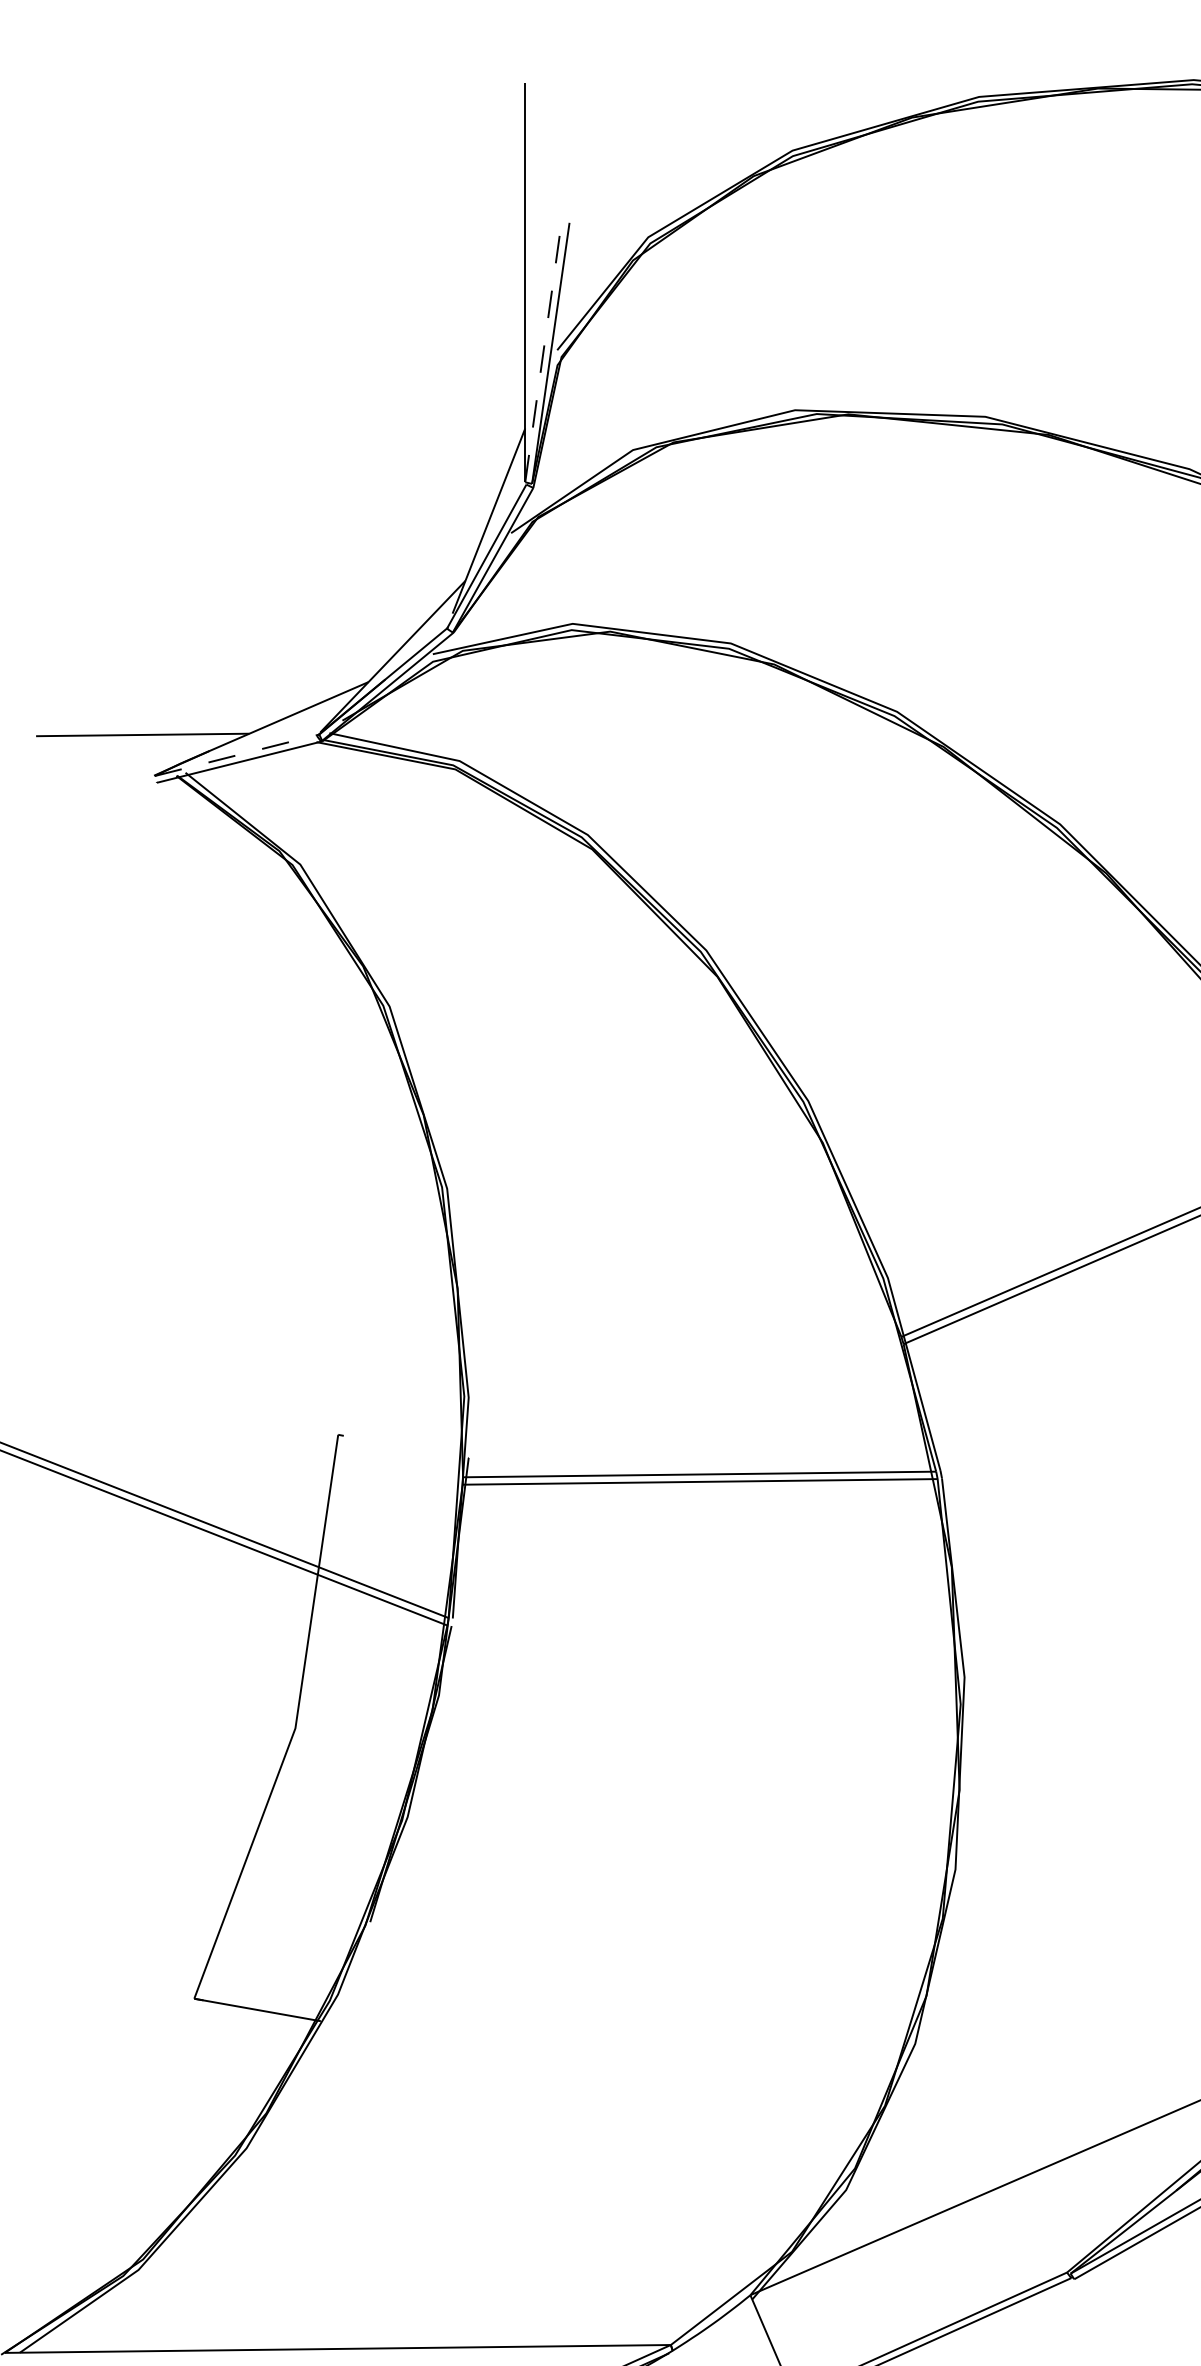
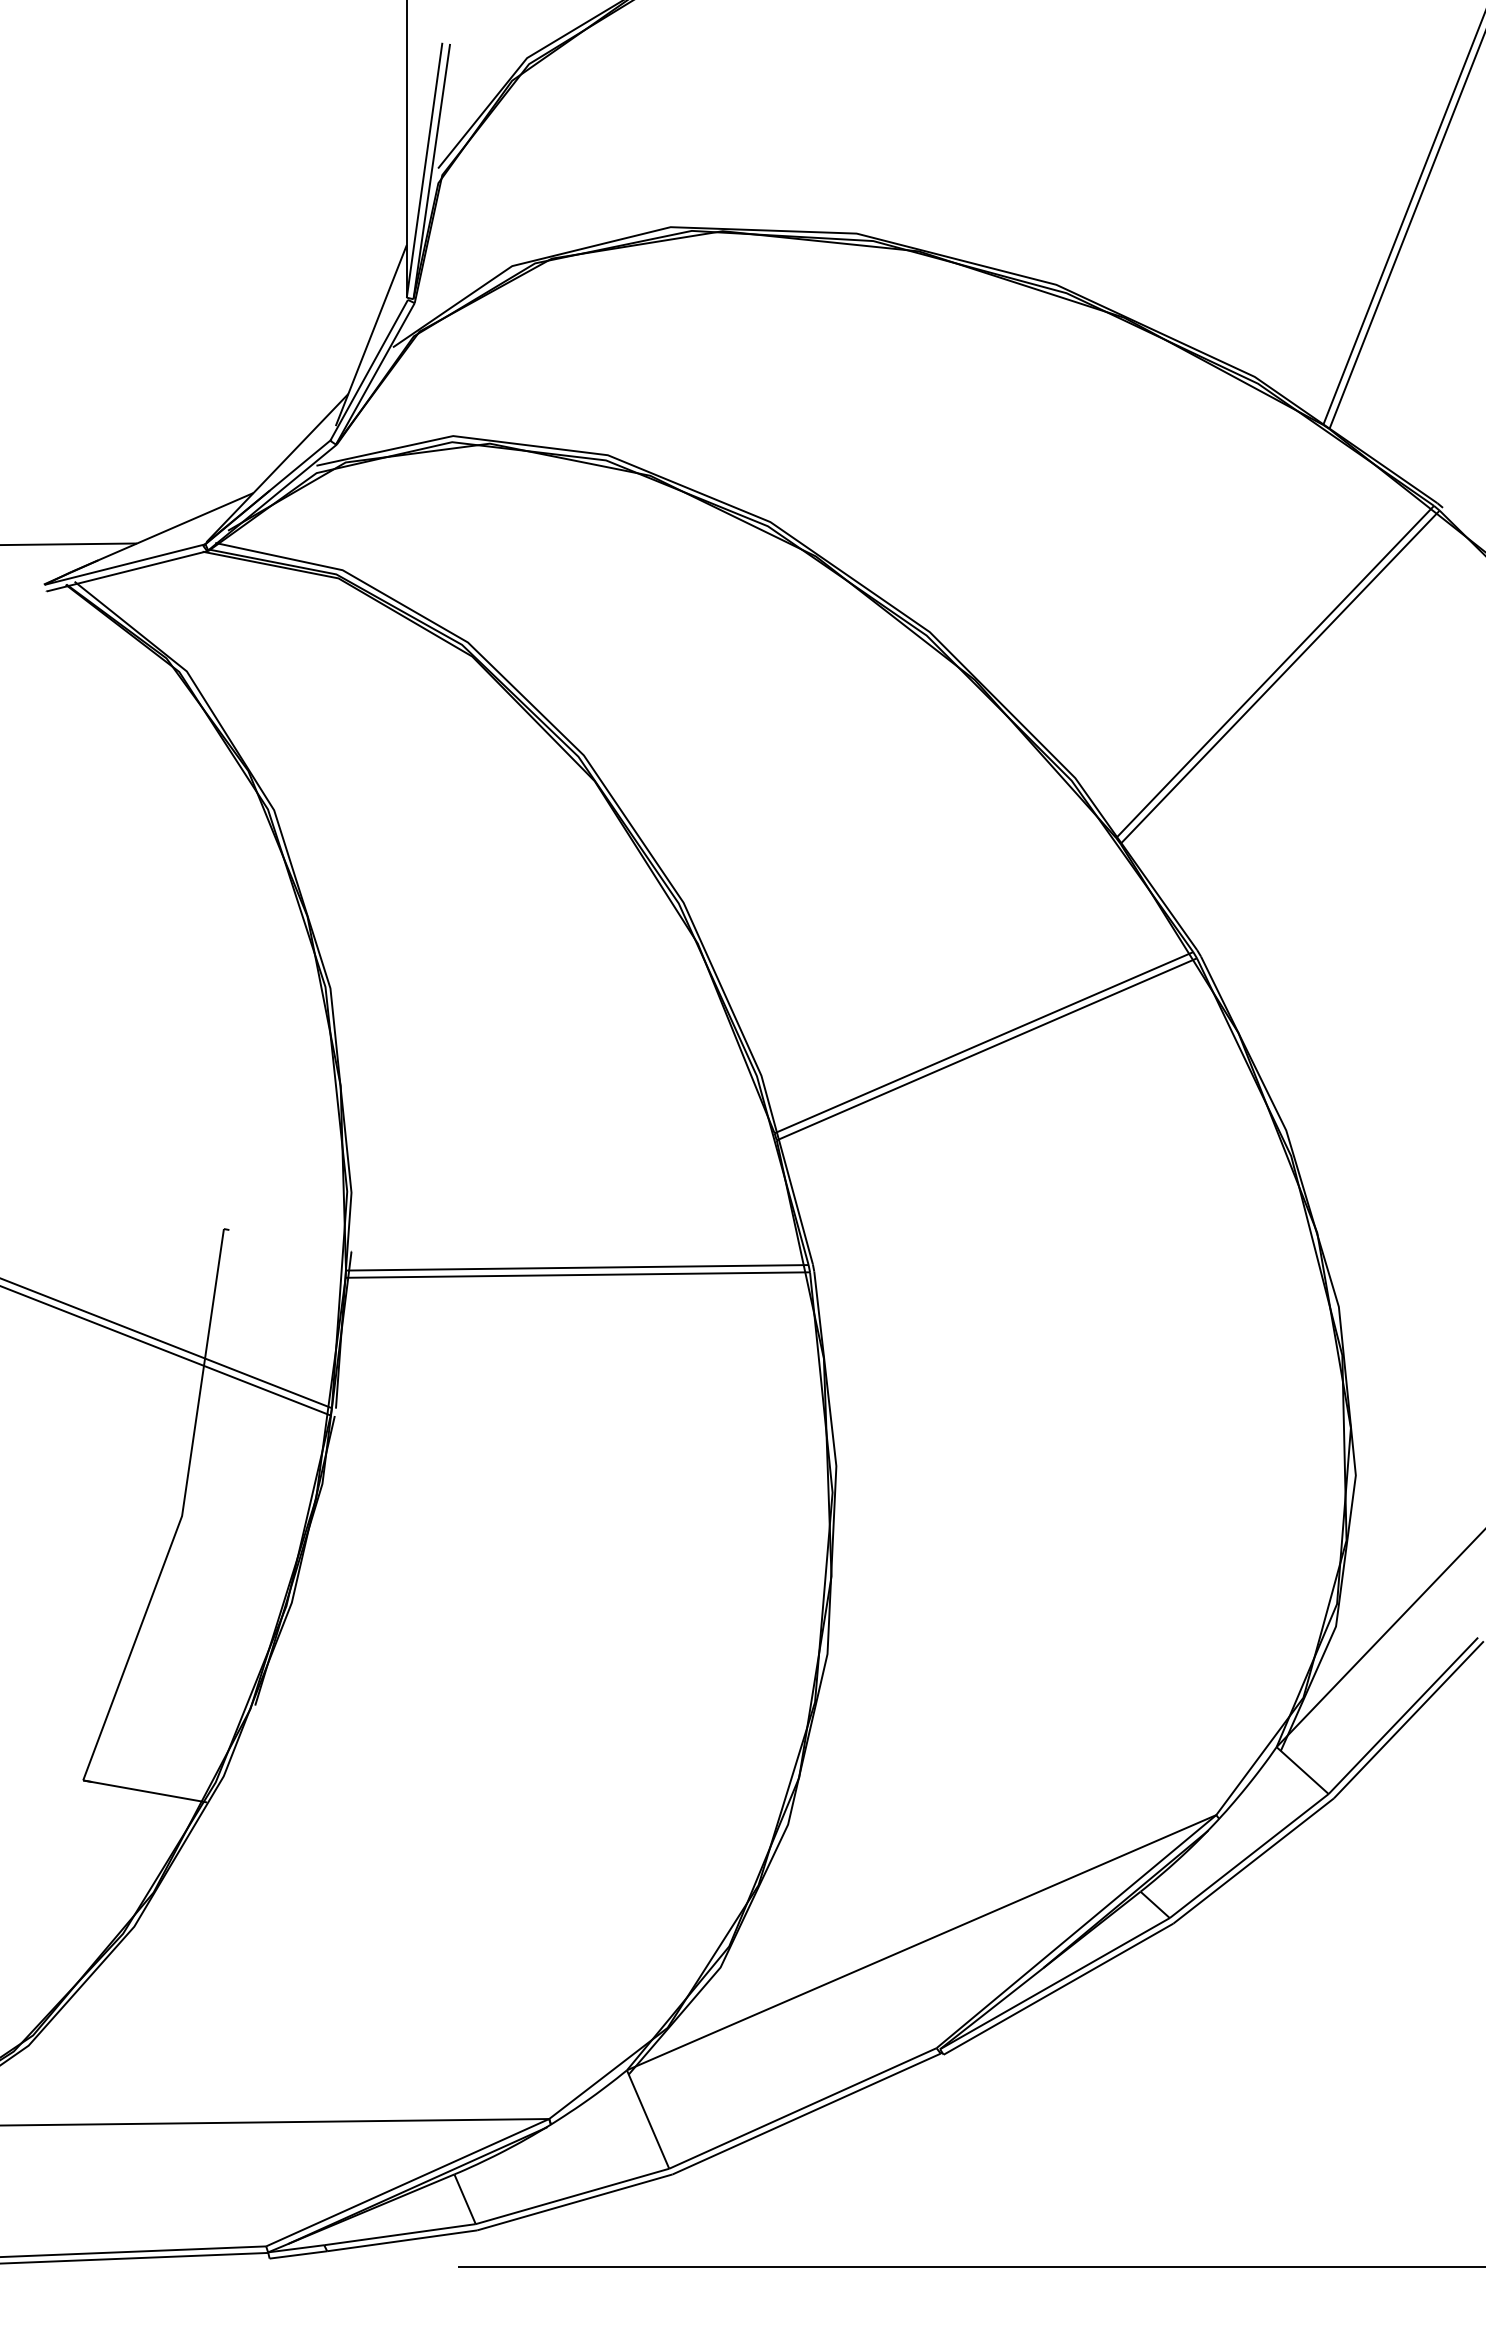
line: (543, 352) -> (424, 170), dashed -> solid
line: (237, 755) -> (125, 564), dashed -> solid

